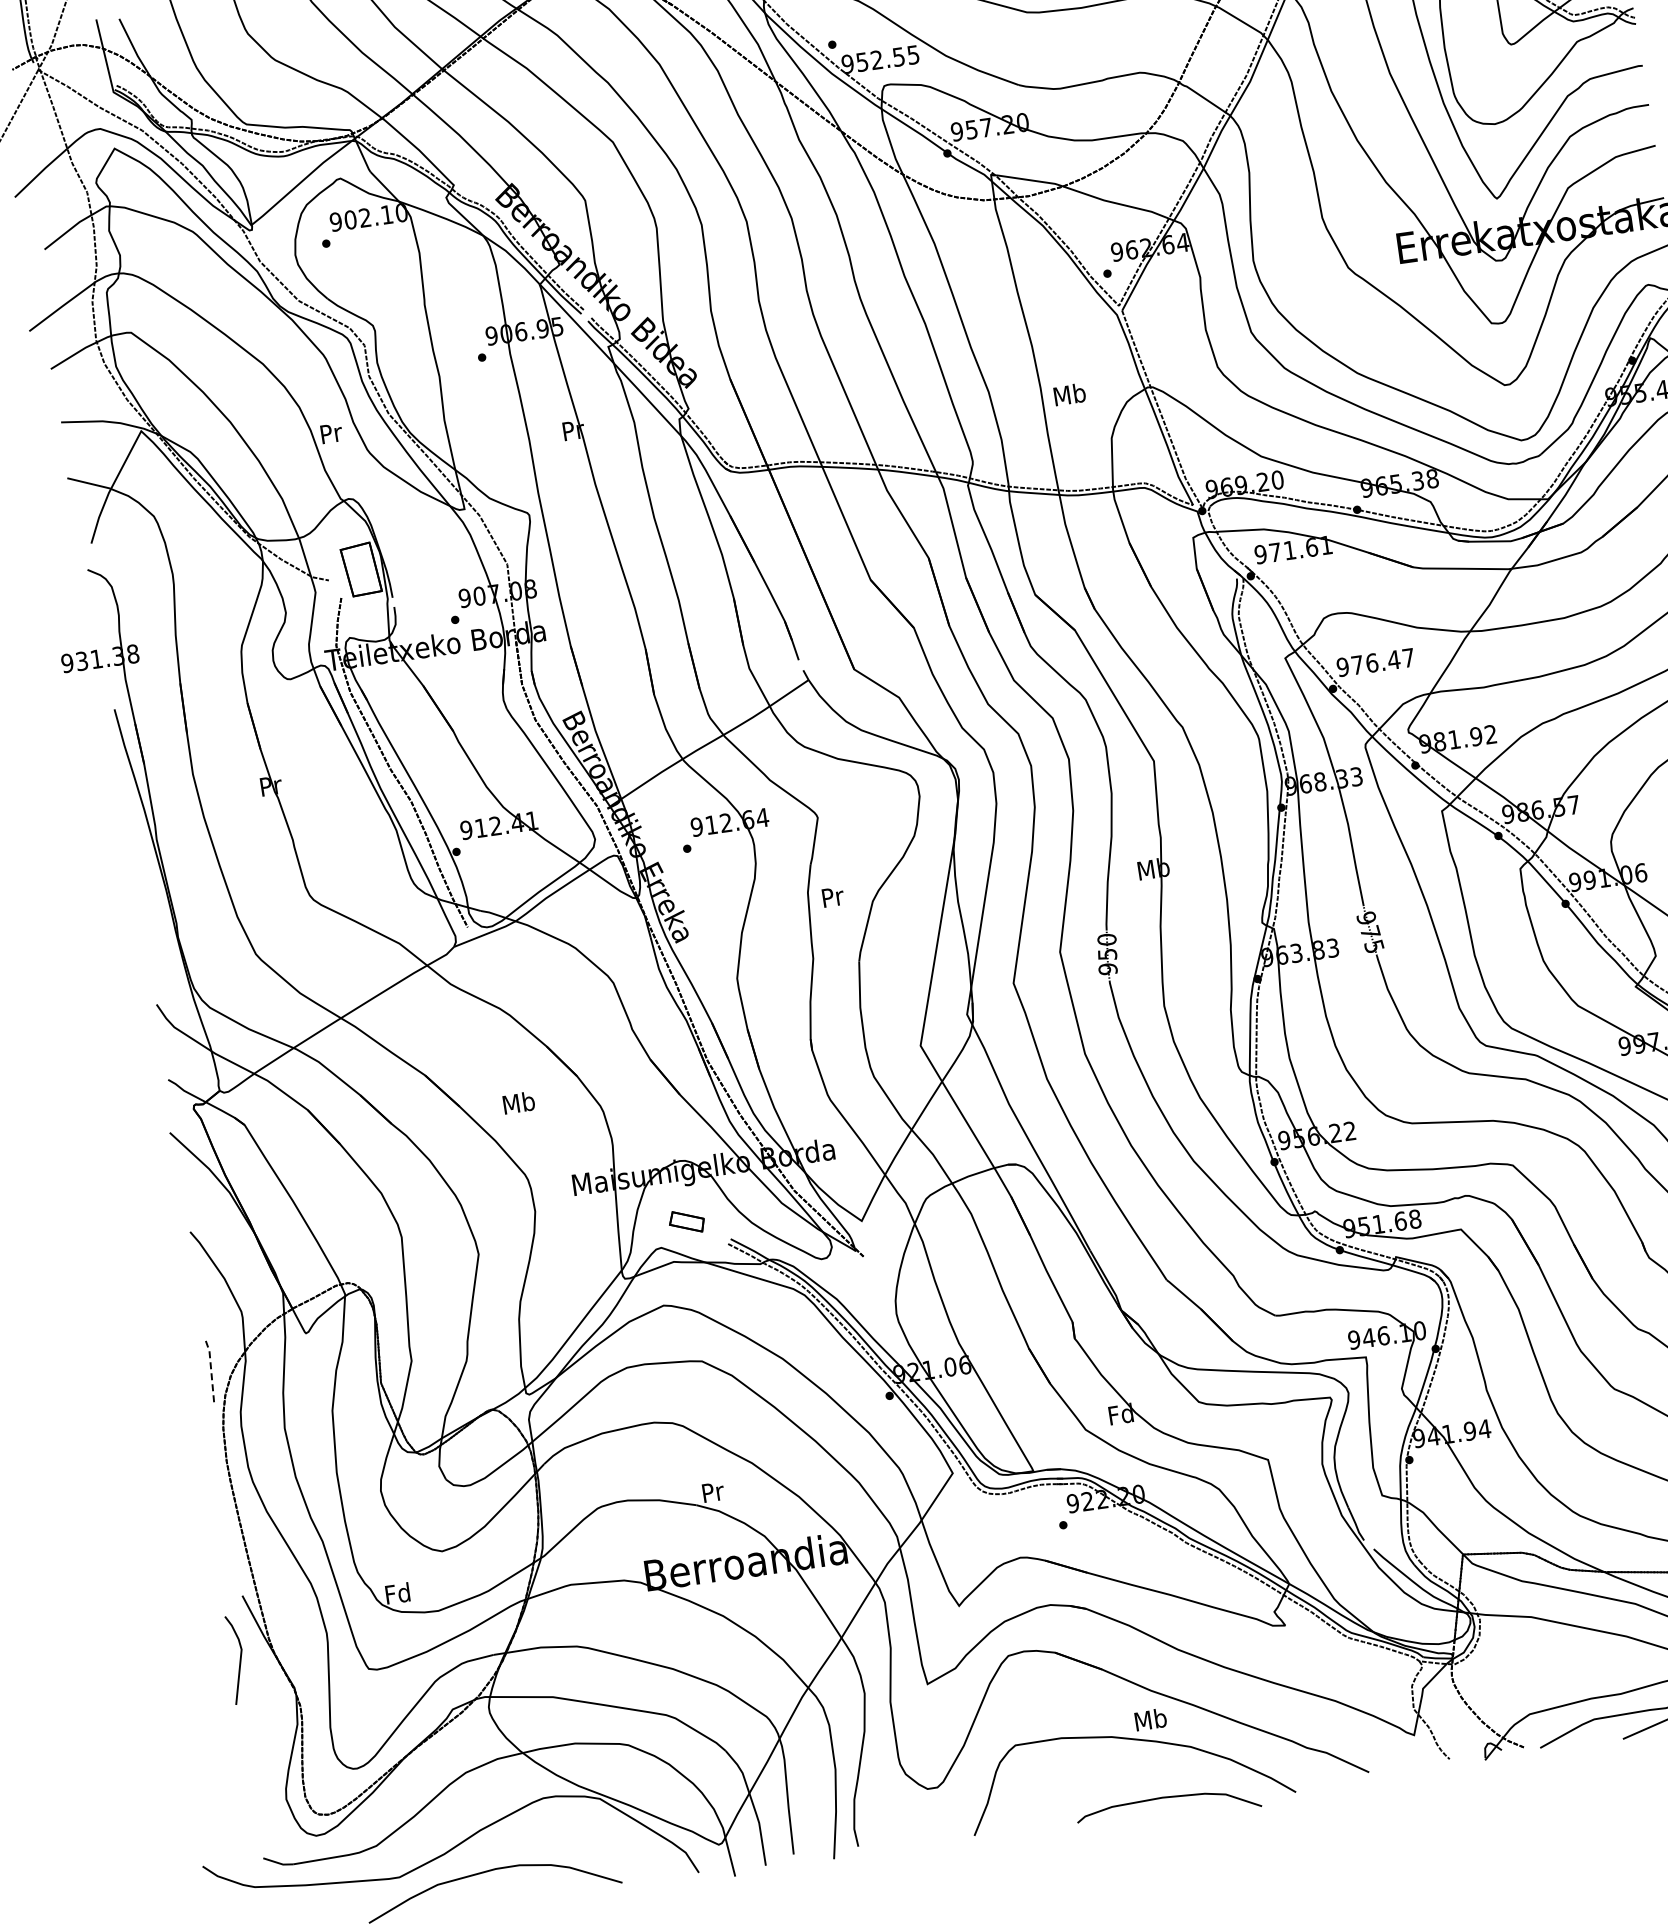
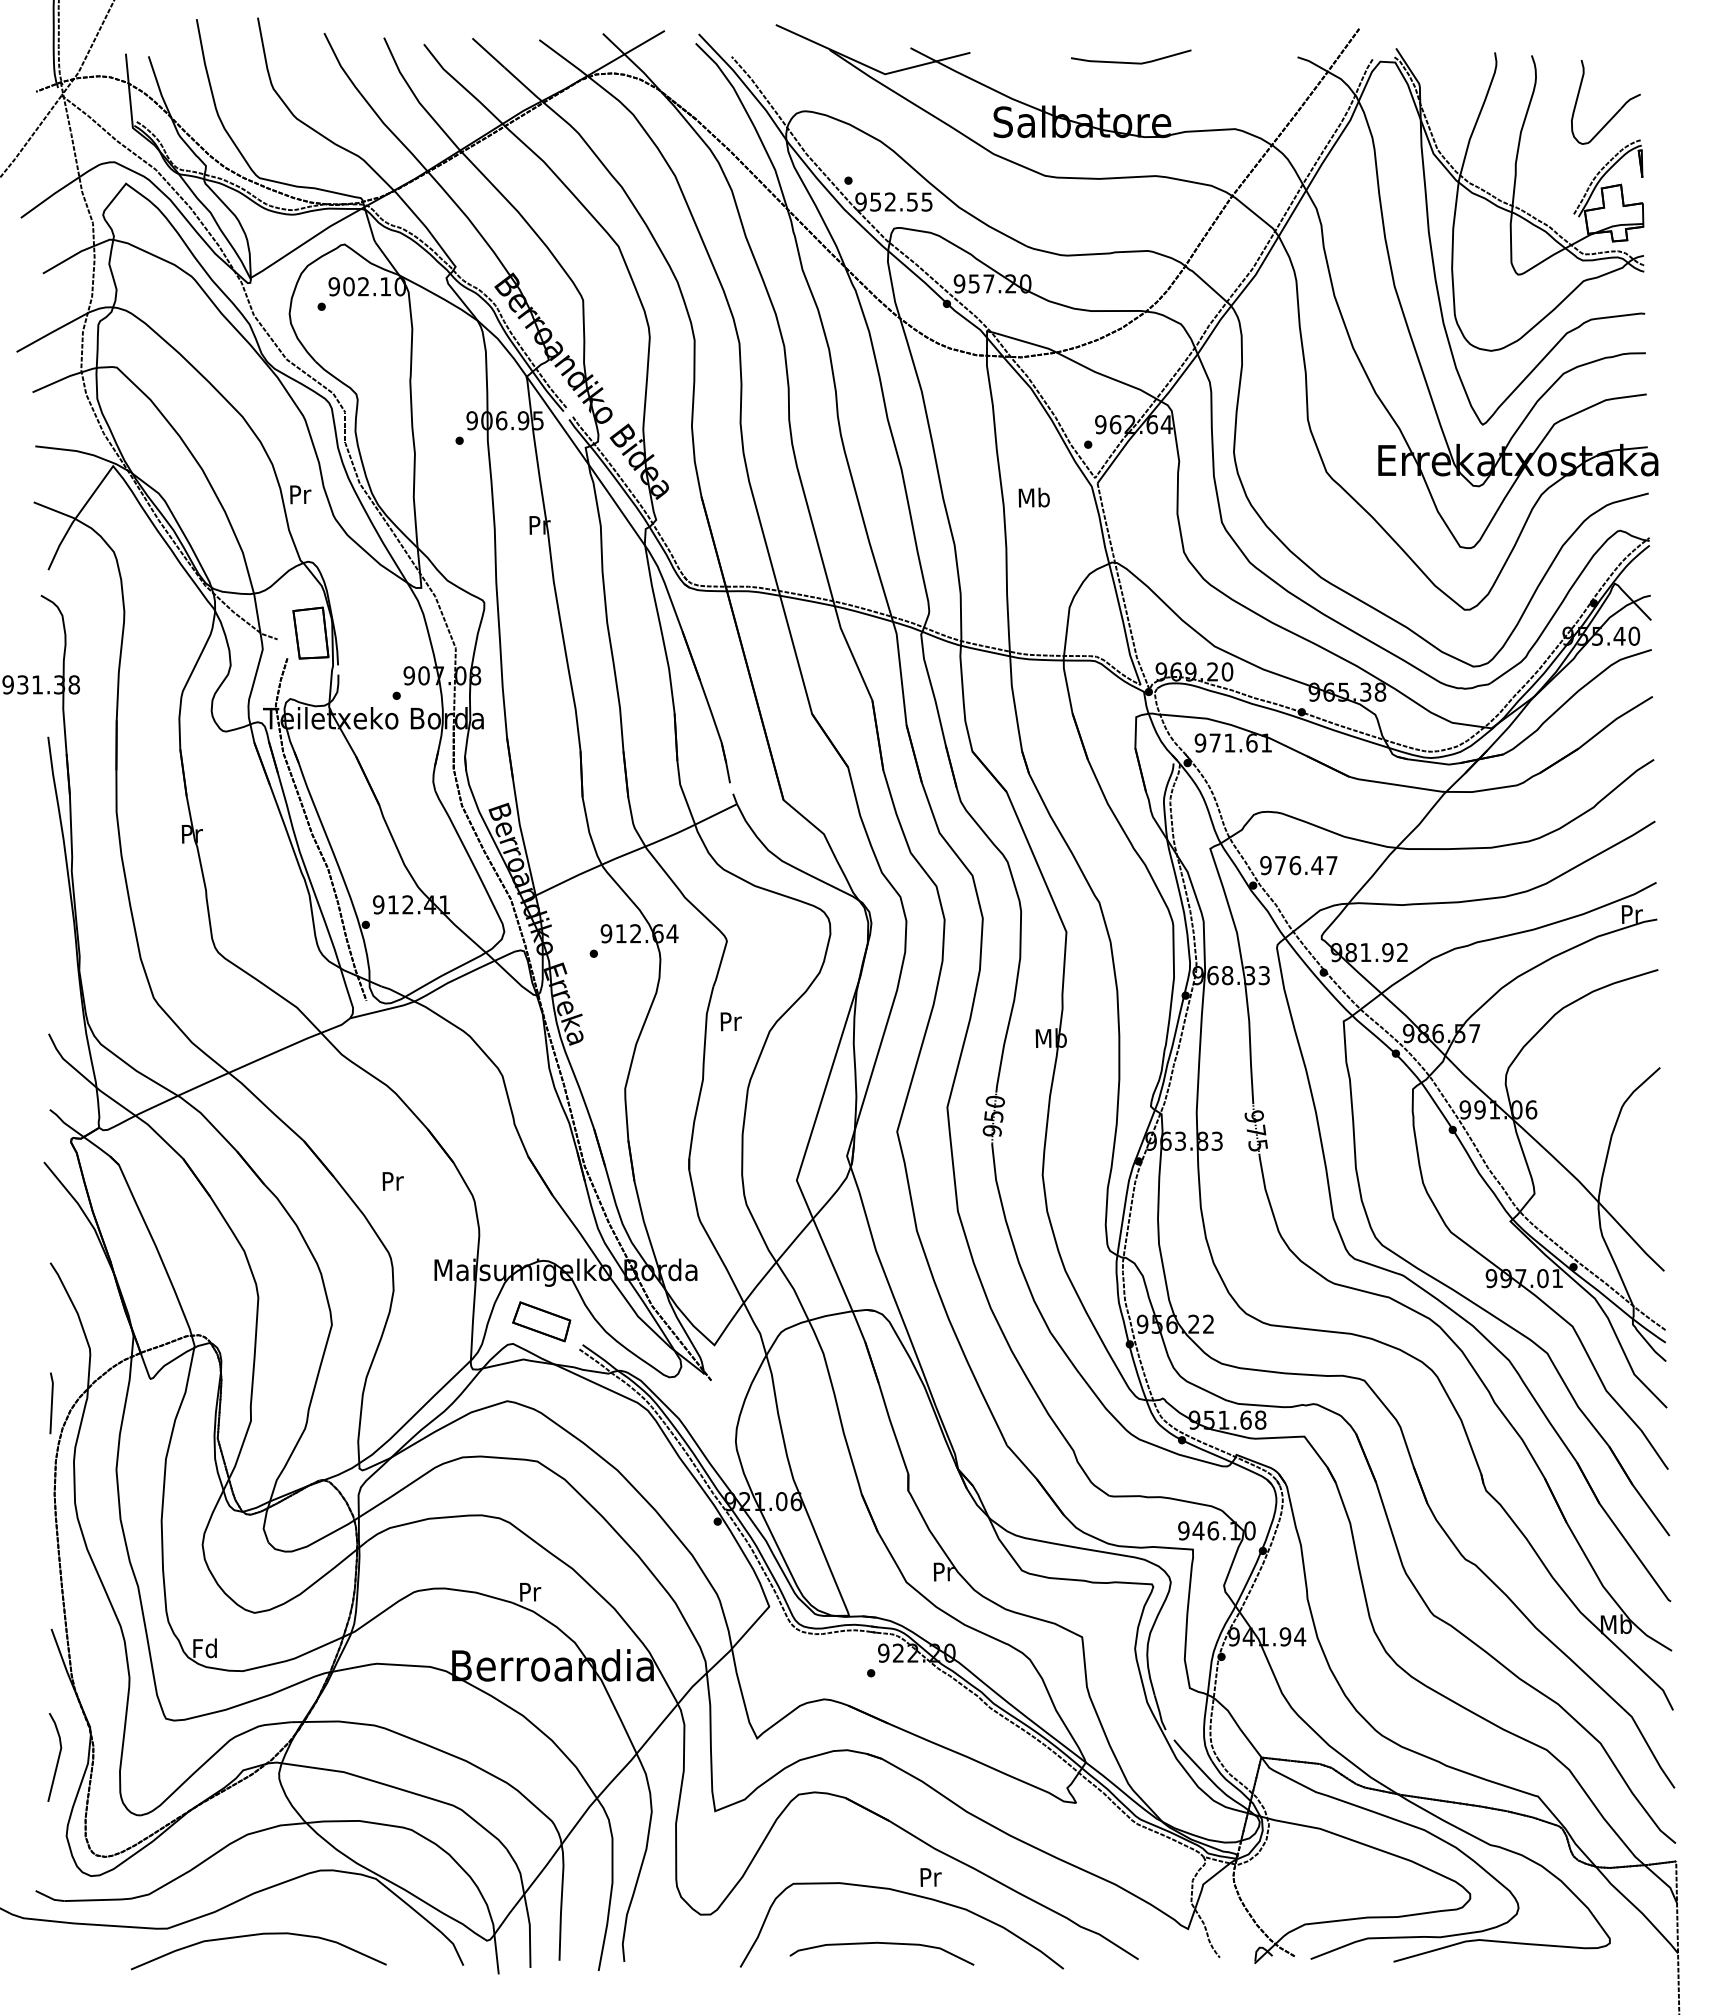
text: (1068, 394) -> (1033, 497), moved
text: (518, 1102) -> (392, 1180), Mb -> Pr
part: (686, 1221) -> (541, 1321), size x1.67
line: (210, 1370) -> (51, 1402), dashed -> solid
text: (1121, 1413) -> (943, 1571), Fd -> Pr
line: (239, 1660) -> (57, 1758), moved
text: (1150, 1718) -> (930, 1876), Mb -> Pr
curve: (1171, 1798) -> (885, 1944), moved

